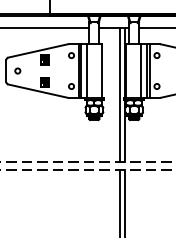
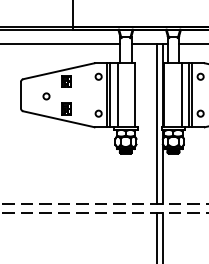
circle: (17, 70) -> (46, 95), moved

